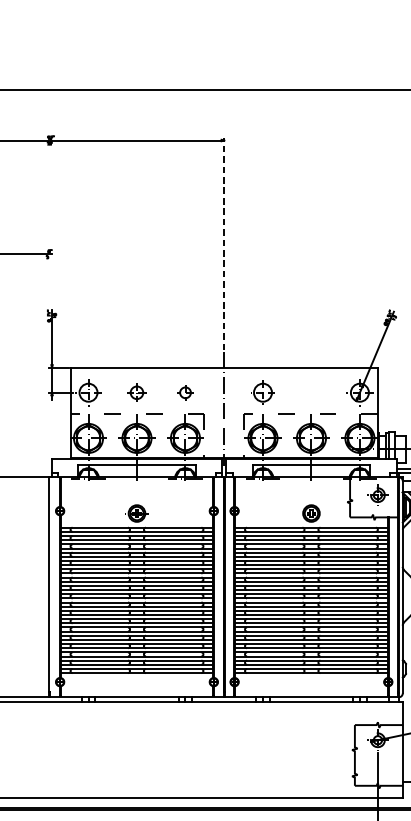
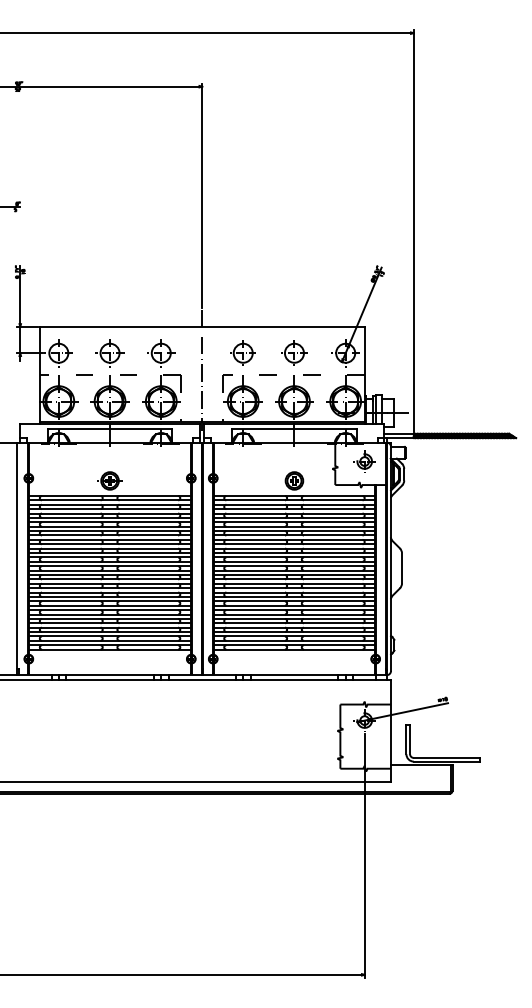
line: (224, 243) -> (202, 195), dashed -> solid
part: (136, 392) -> (109, 353), size x1.43
part: (185, 392) -> (161, 353), size x1.67
part: (311, 392) -> (294, 352), added

